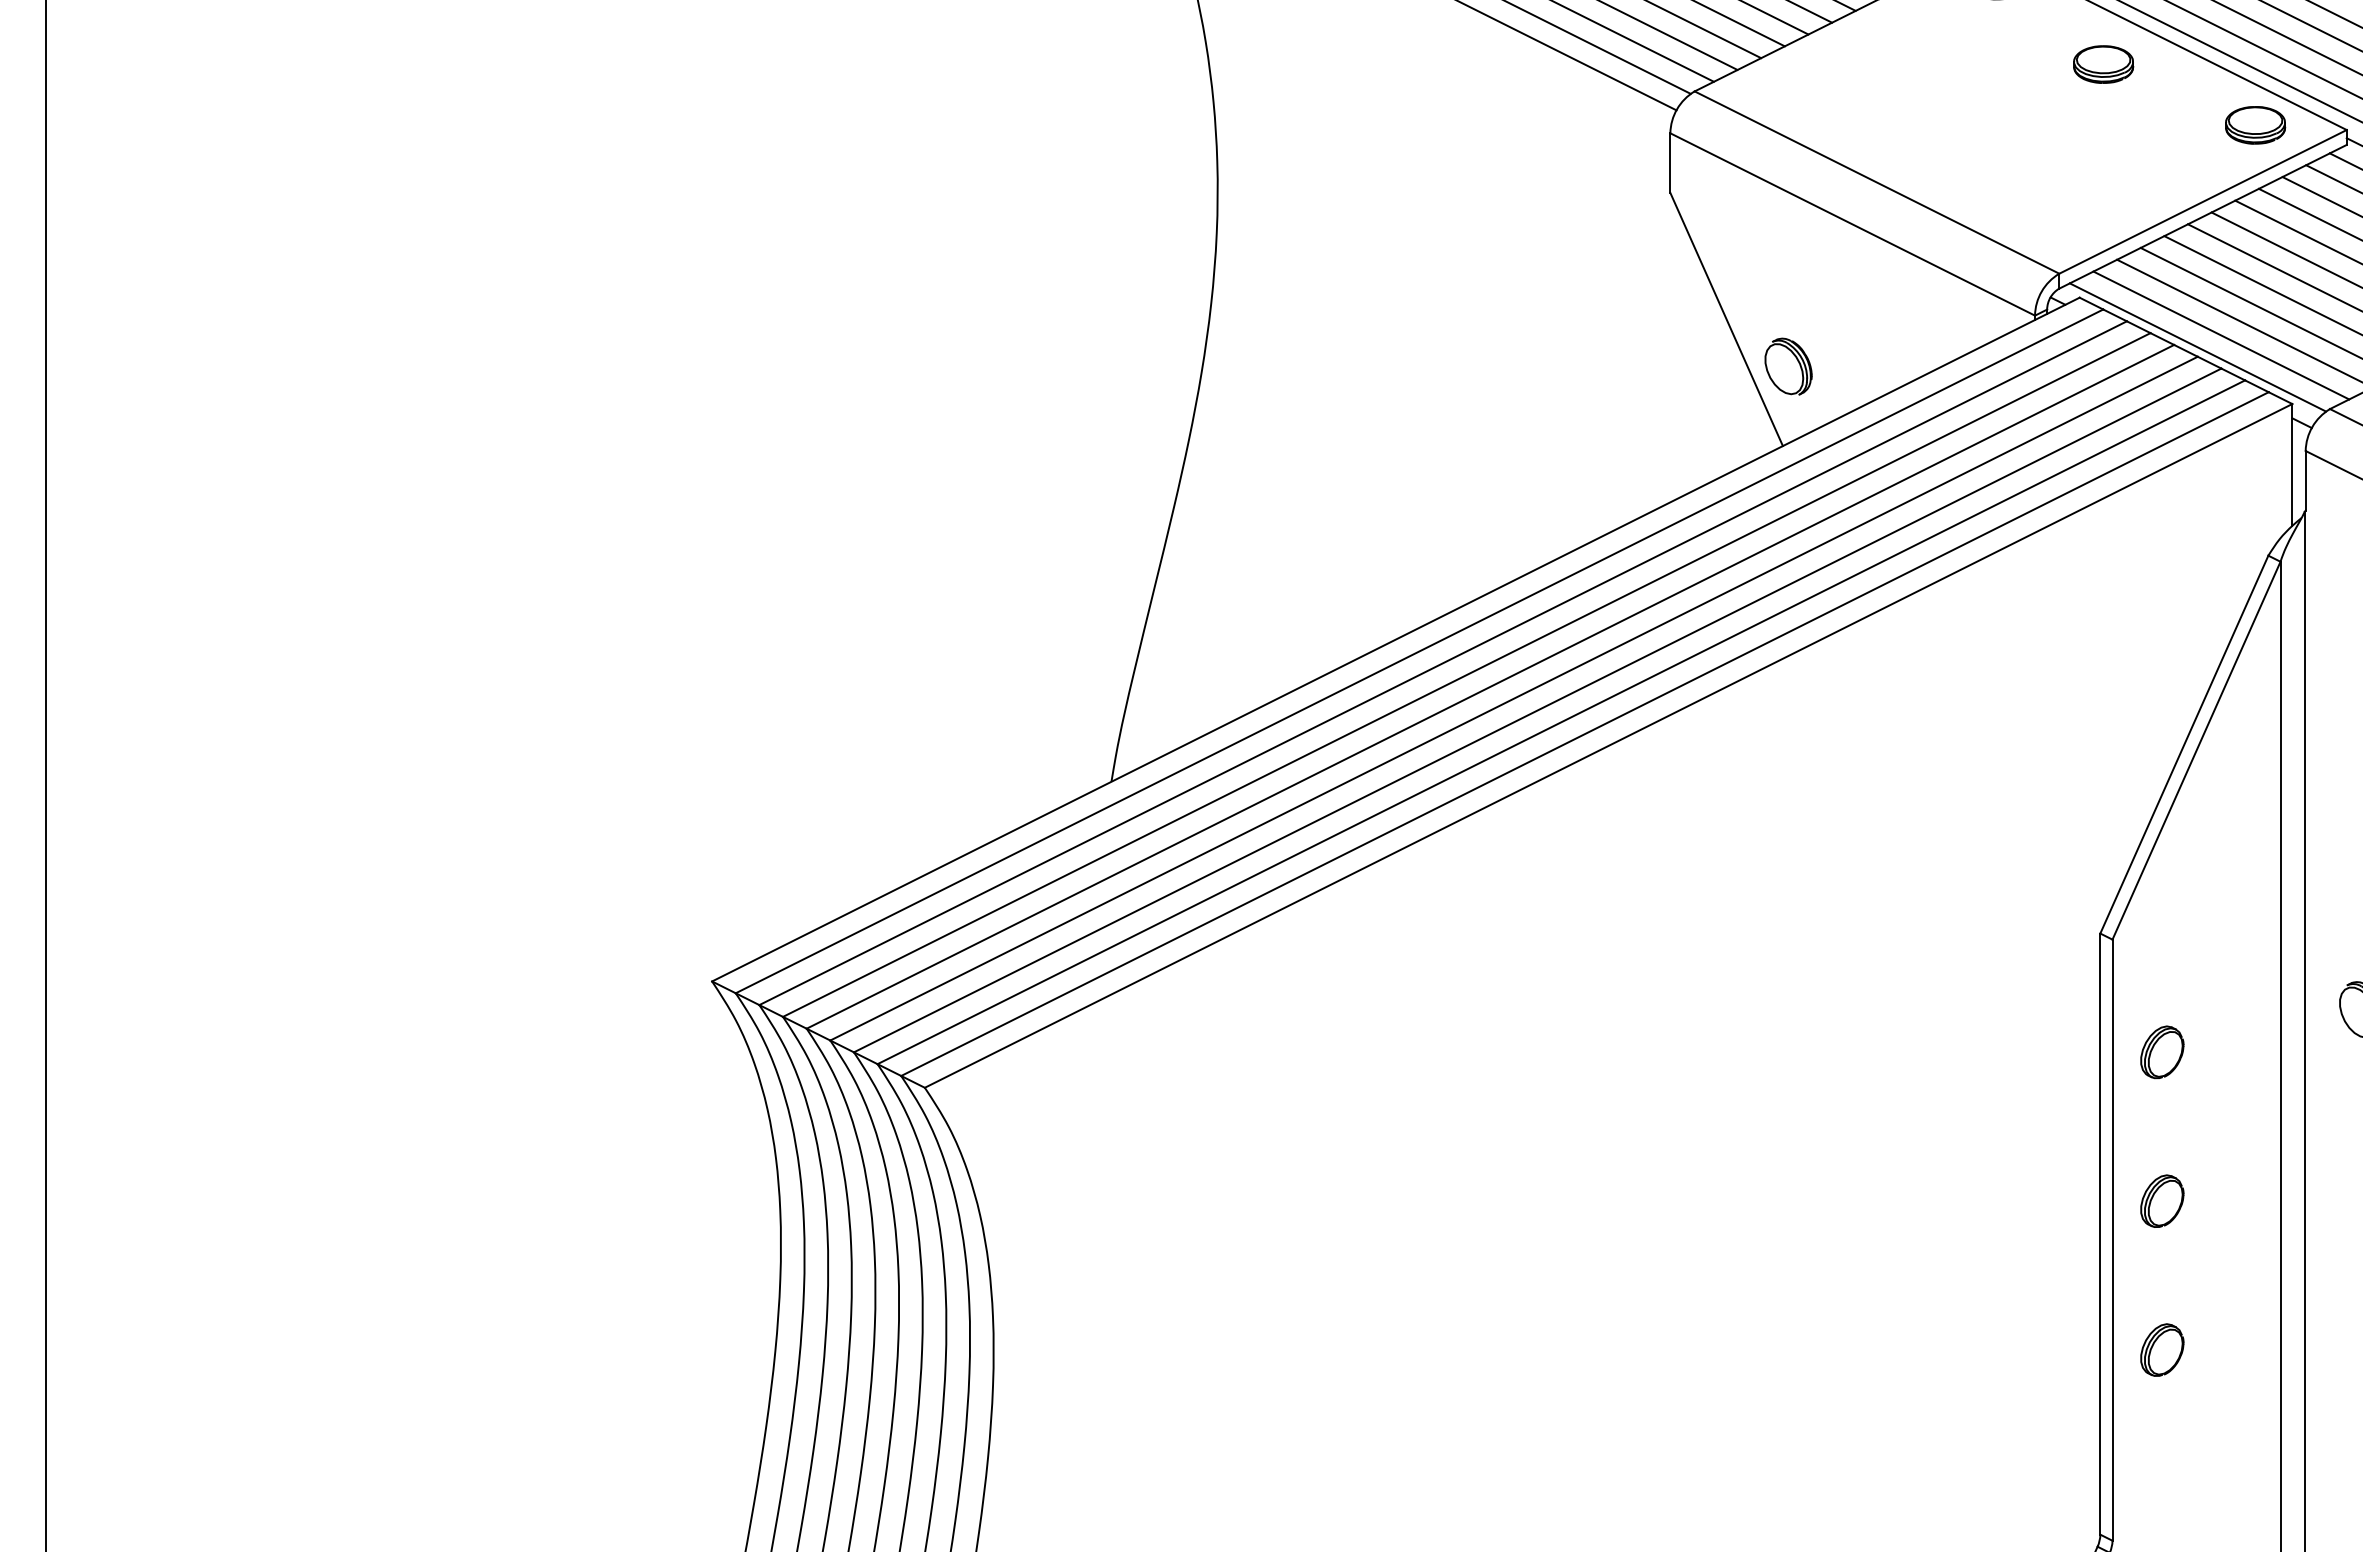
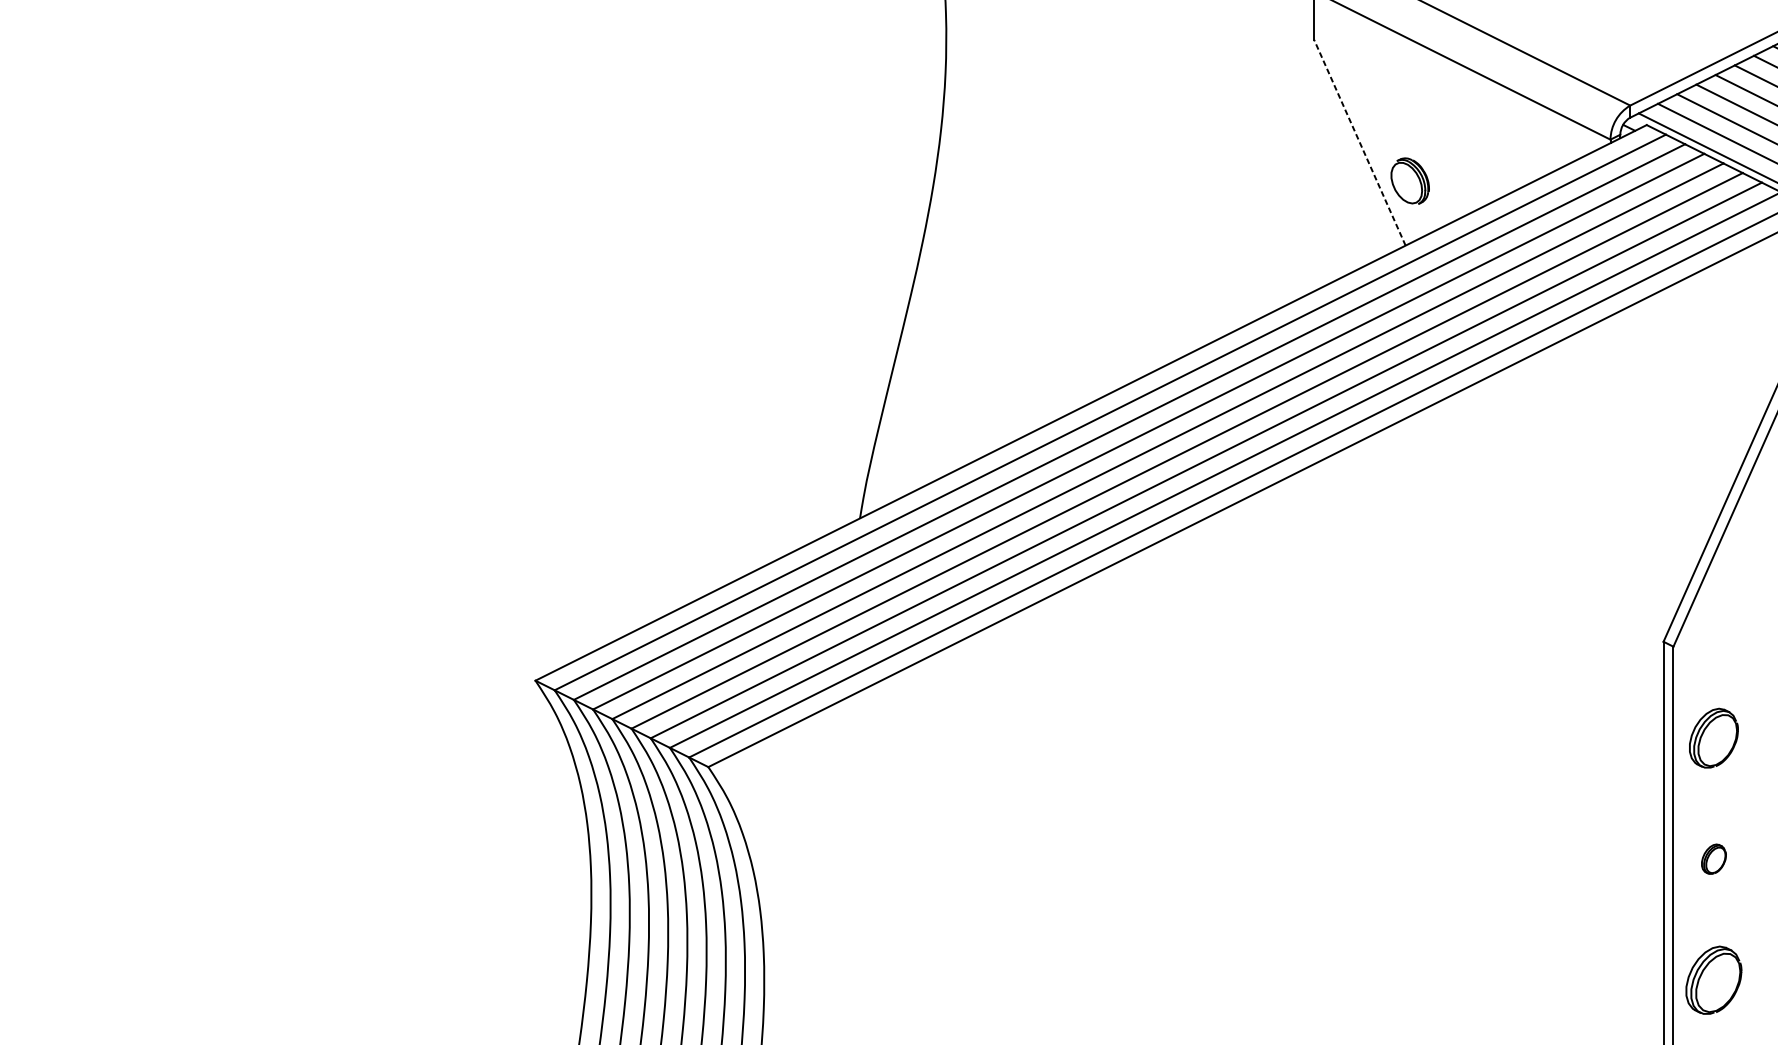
line: (1726, 319) -> (1359, 142), solid -> dashed
part: (2162, 1052) -> (1714, 738), size x1.4
part: (2162, 1200) -> (1714, 858), size x0.7
part: (2162, 1349) -> (1714, 979), size x1.6

